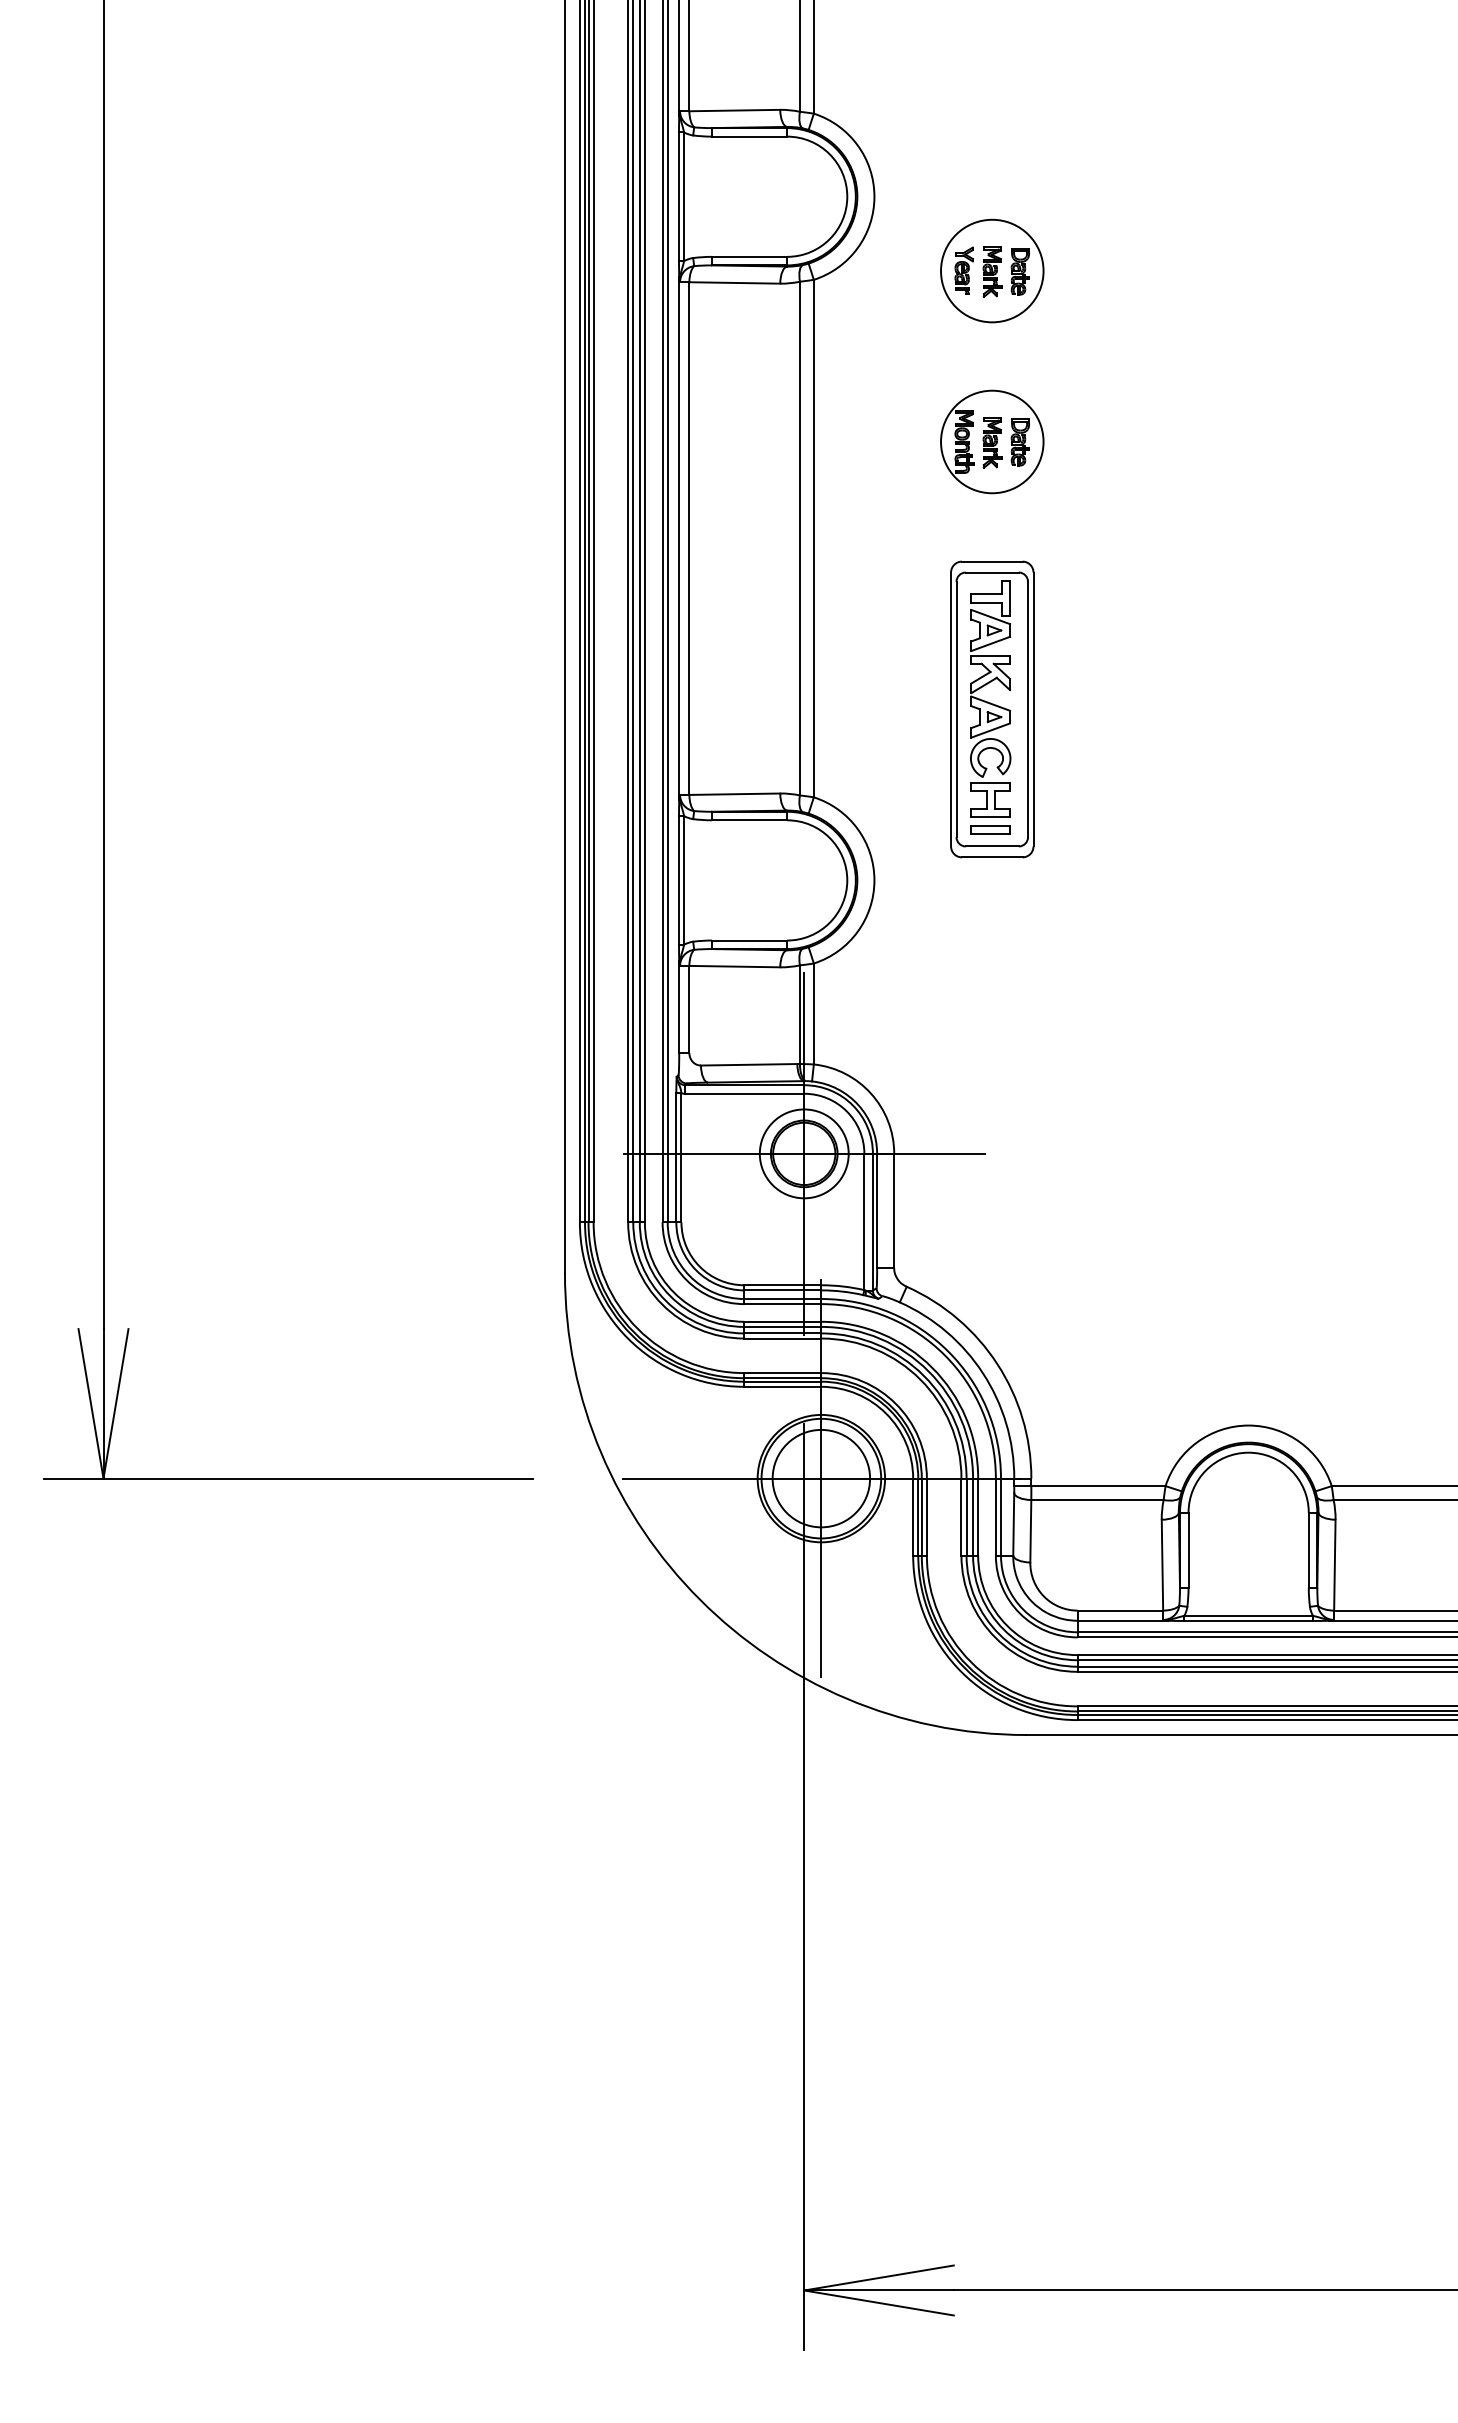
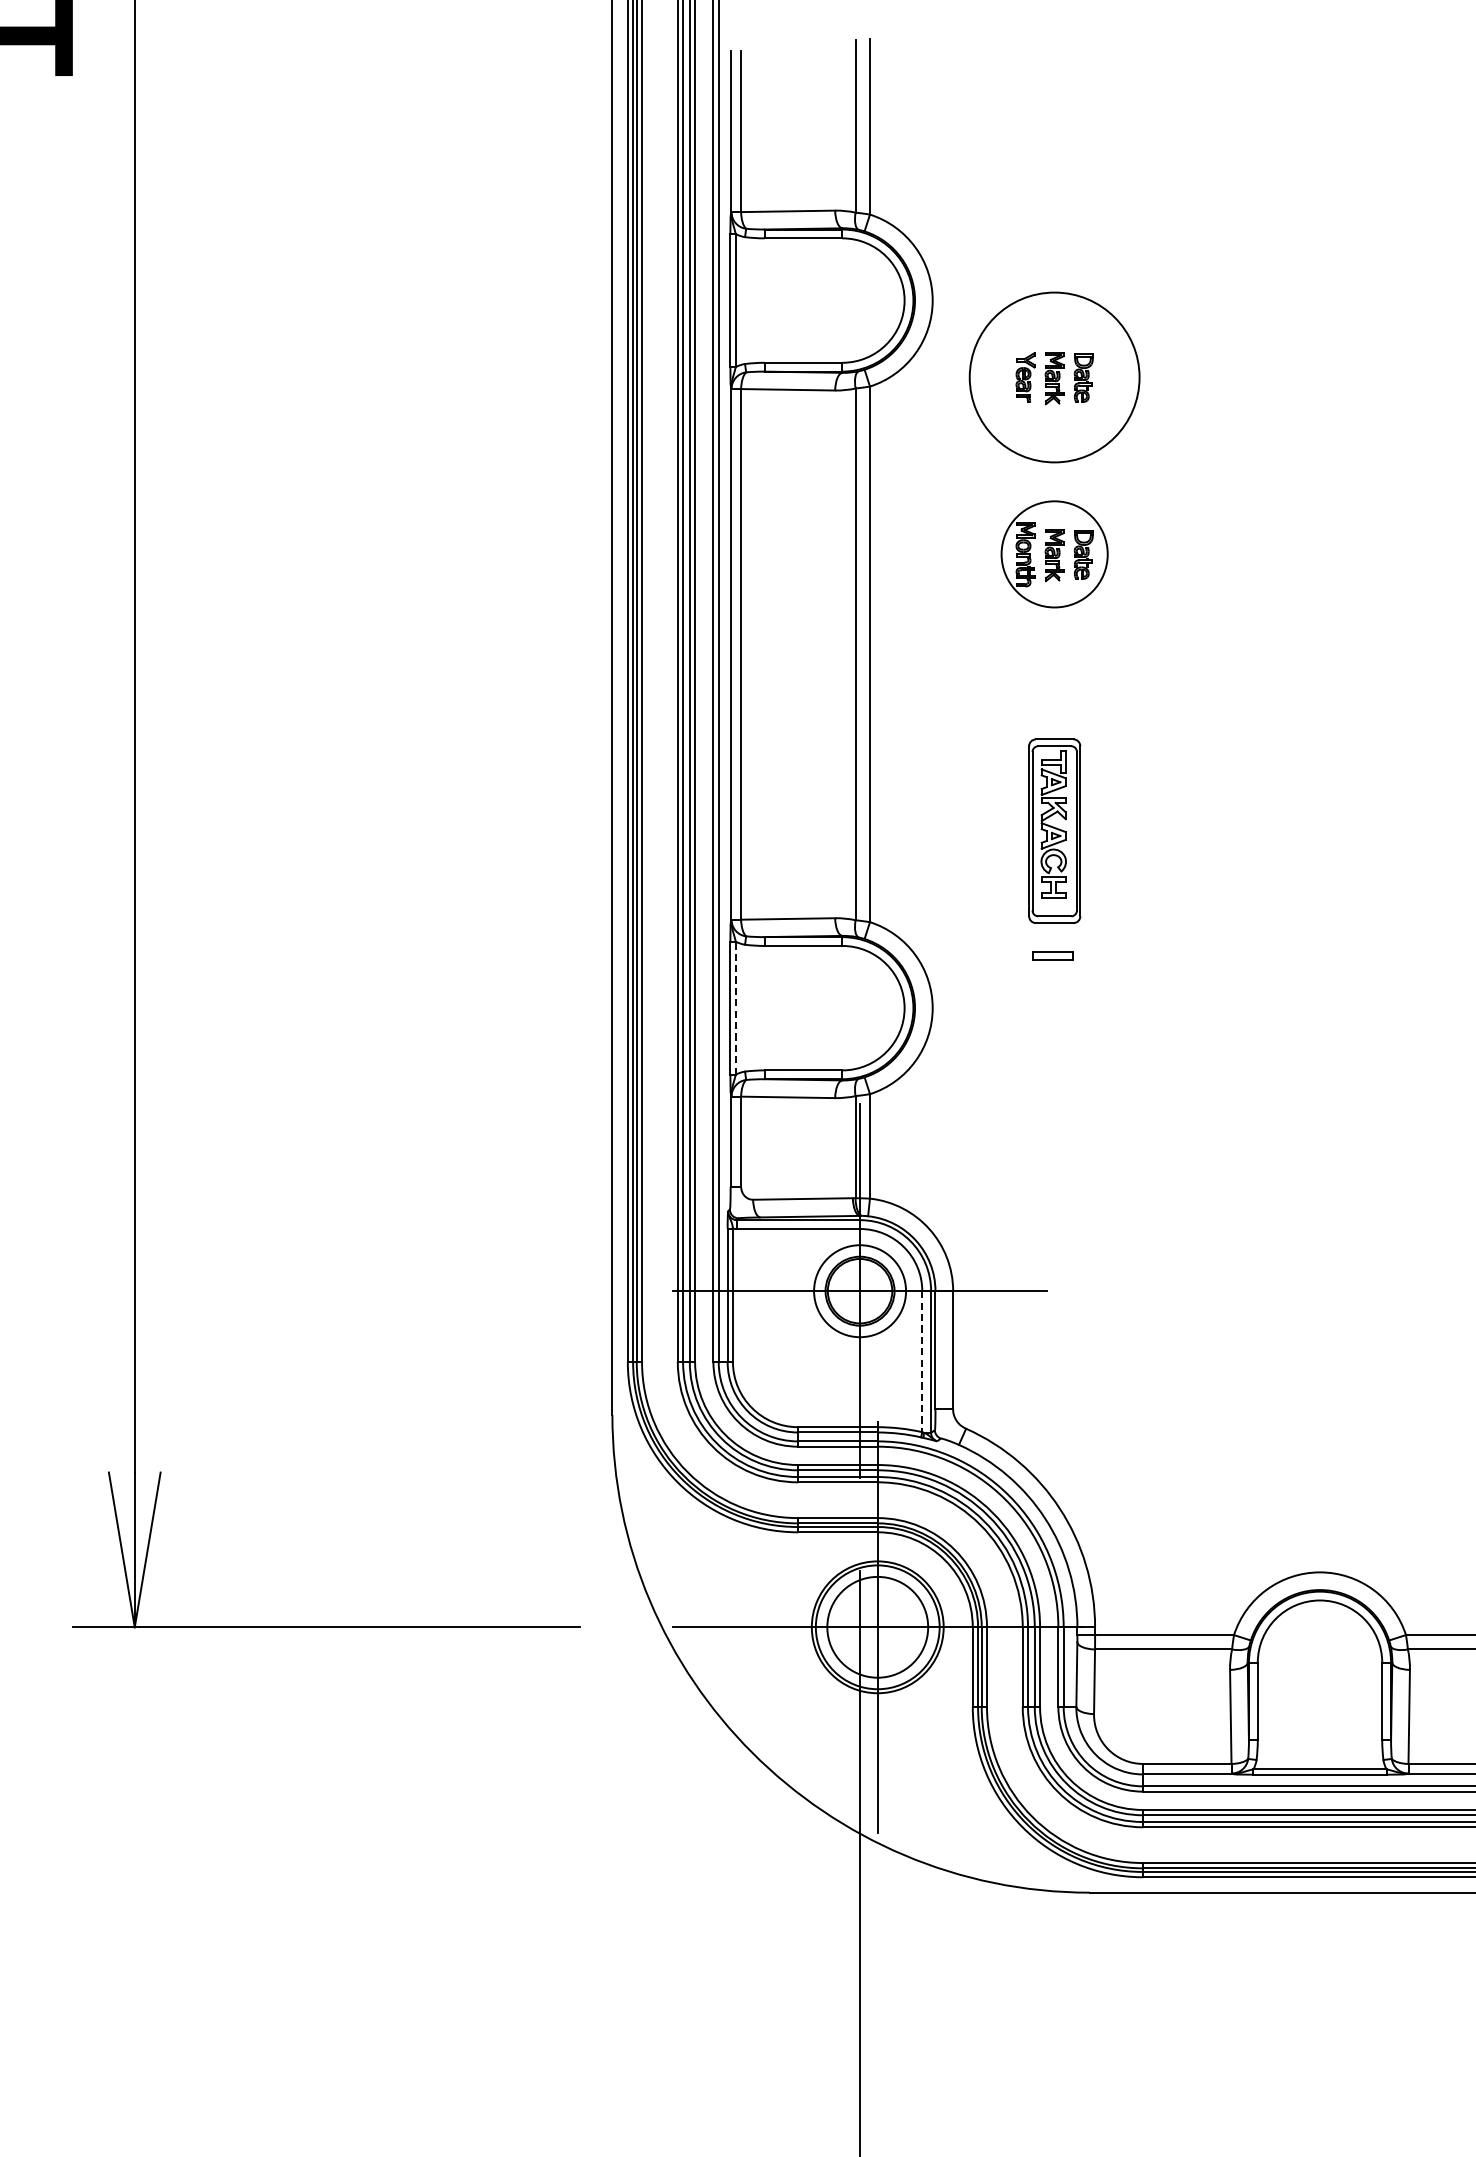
circle: (992, 270) -> (1054, 376), size x1.6
part: (992, 709) -> (1054, 831), size x0.6
line: (684, 879) -> (736, 1007), solid -> dashed
line: (864, 1222) -> (922, 1362), solid -> dashed

